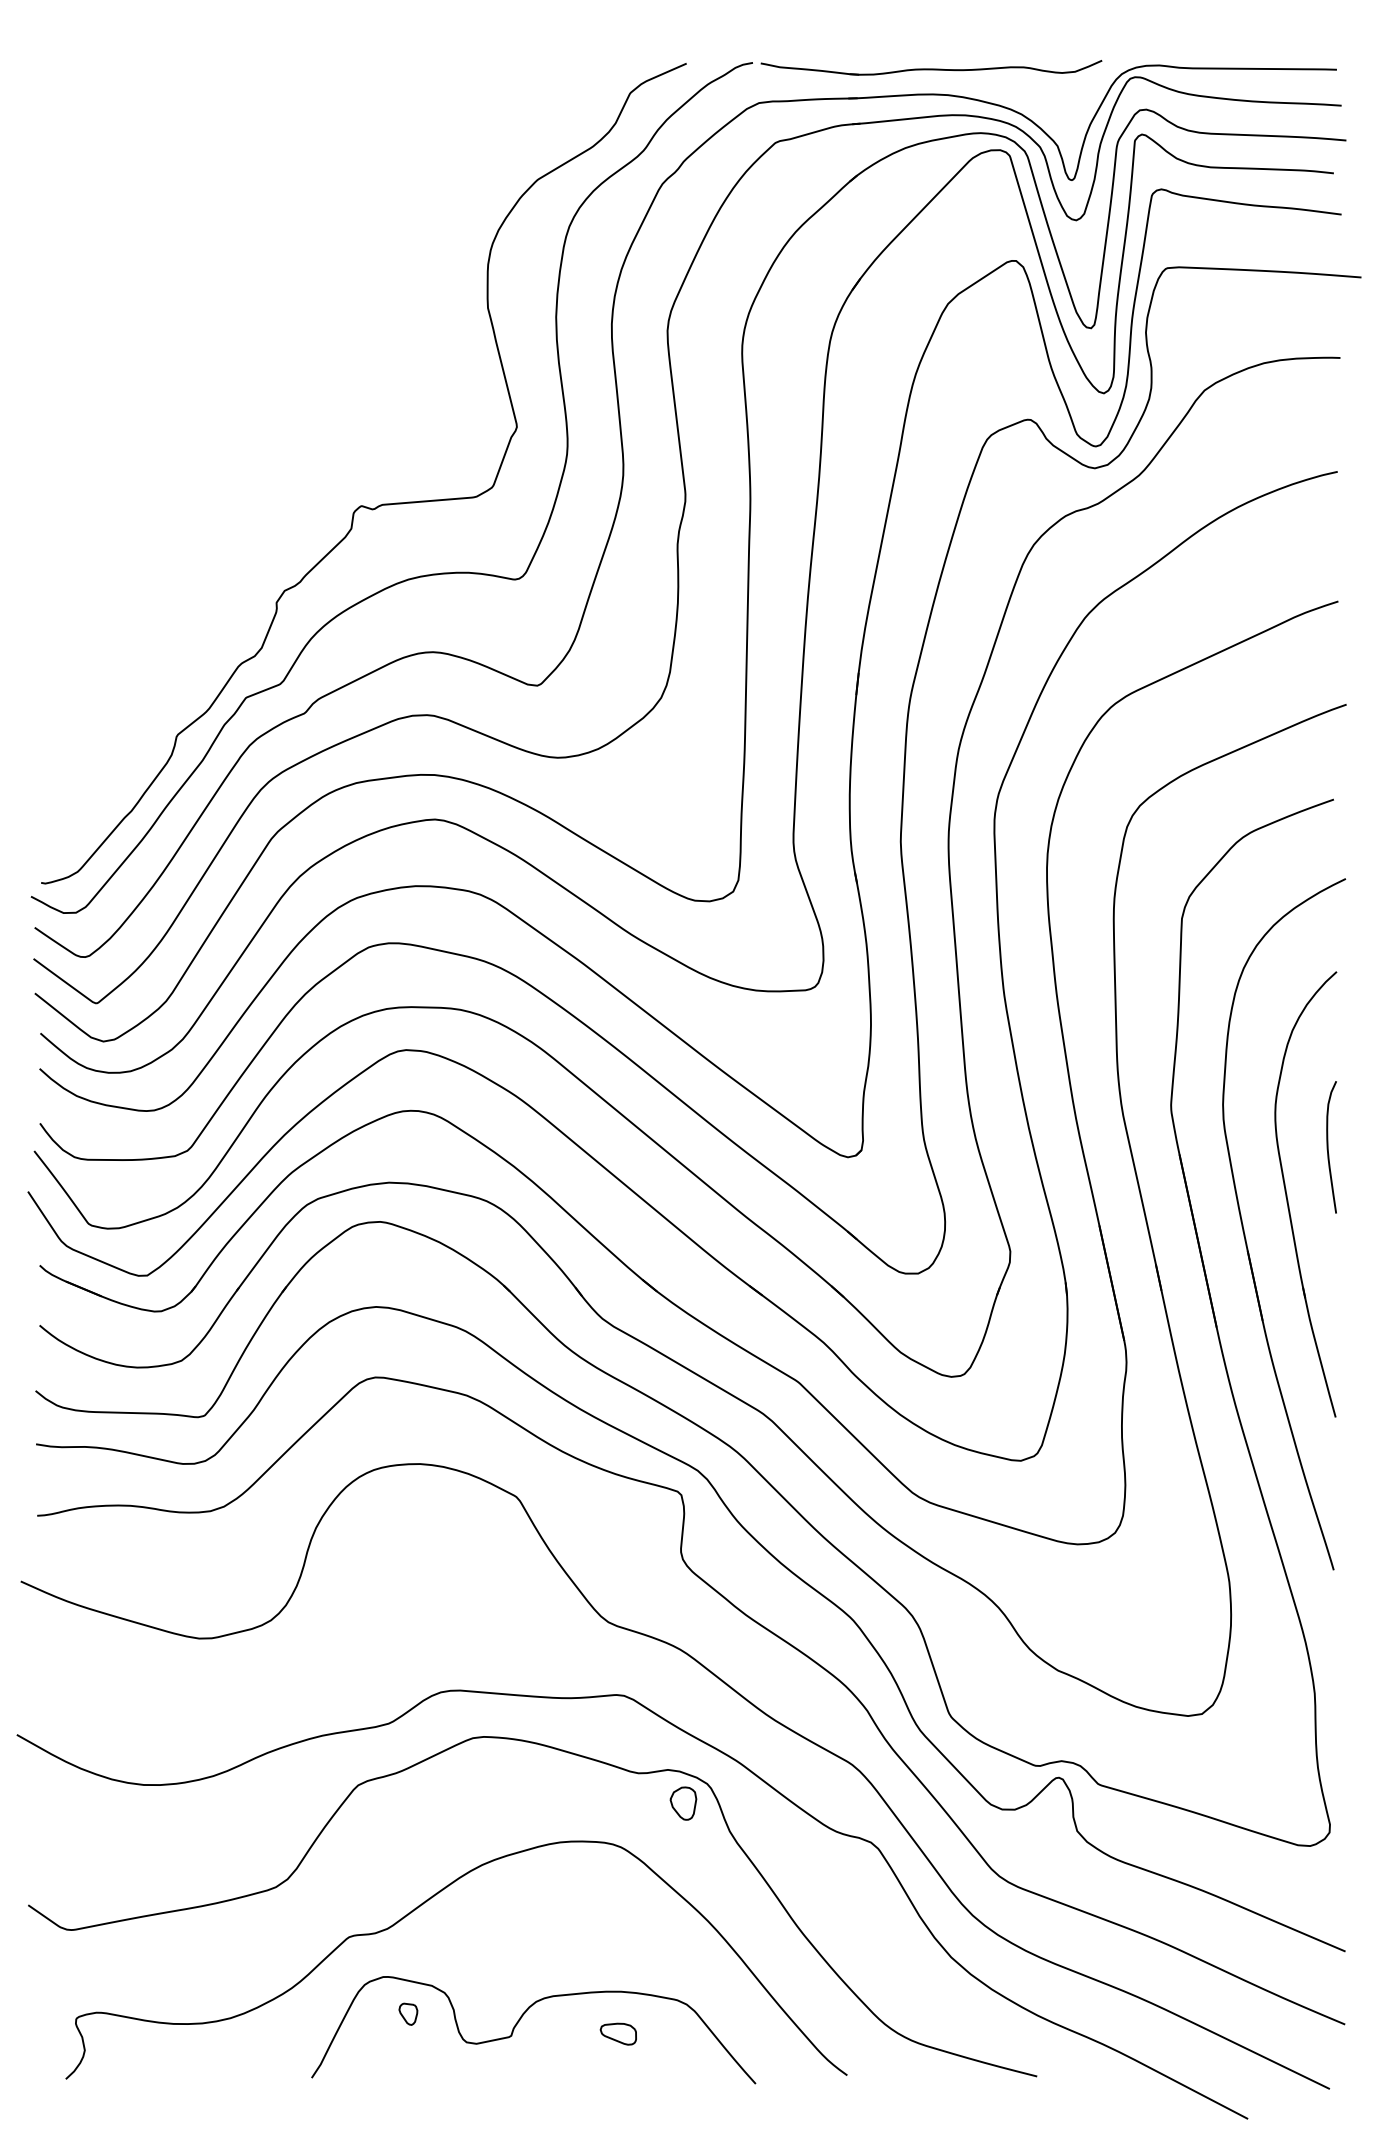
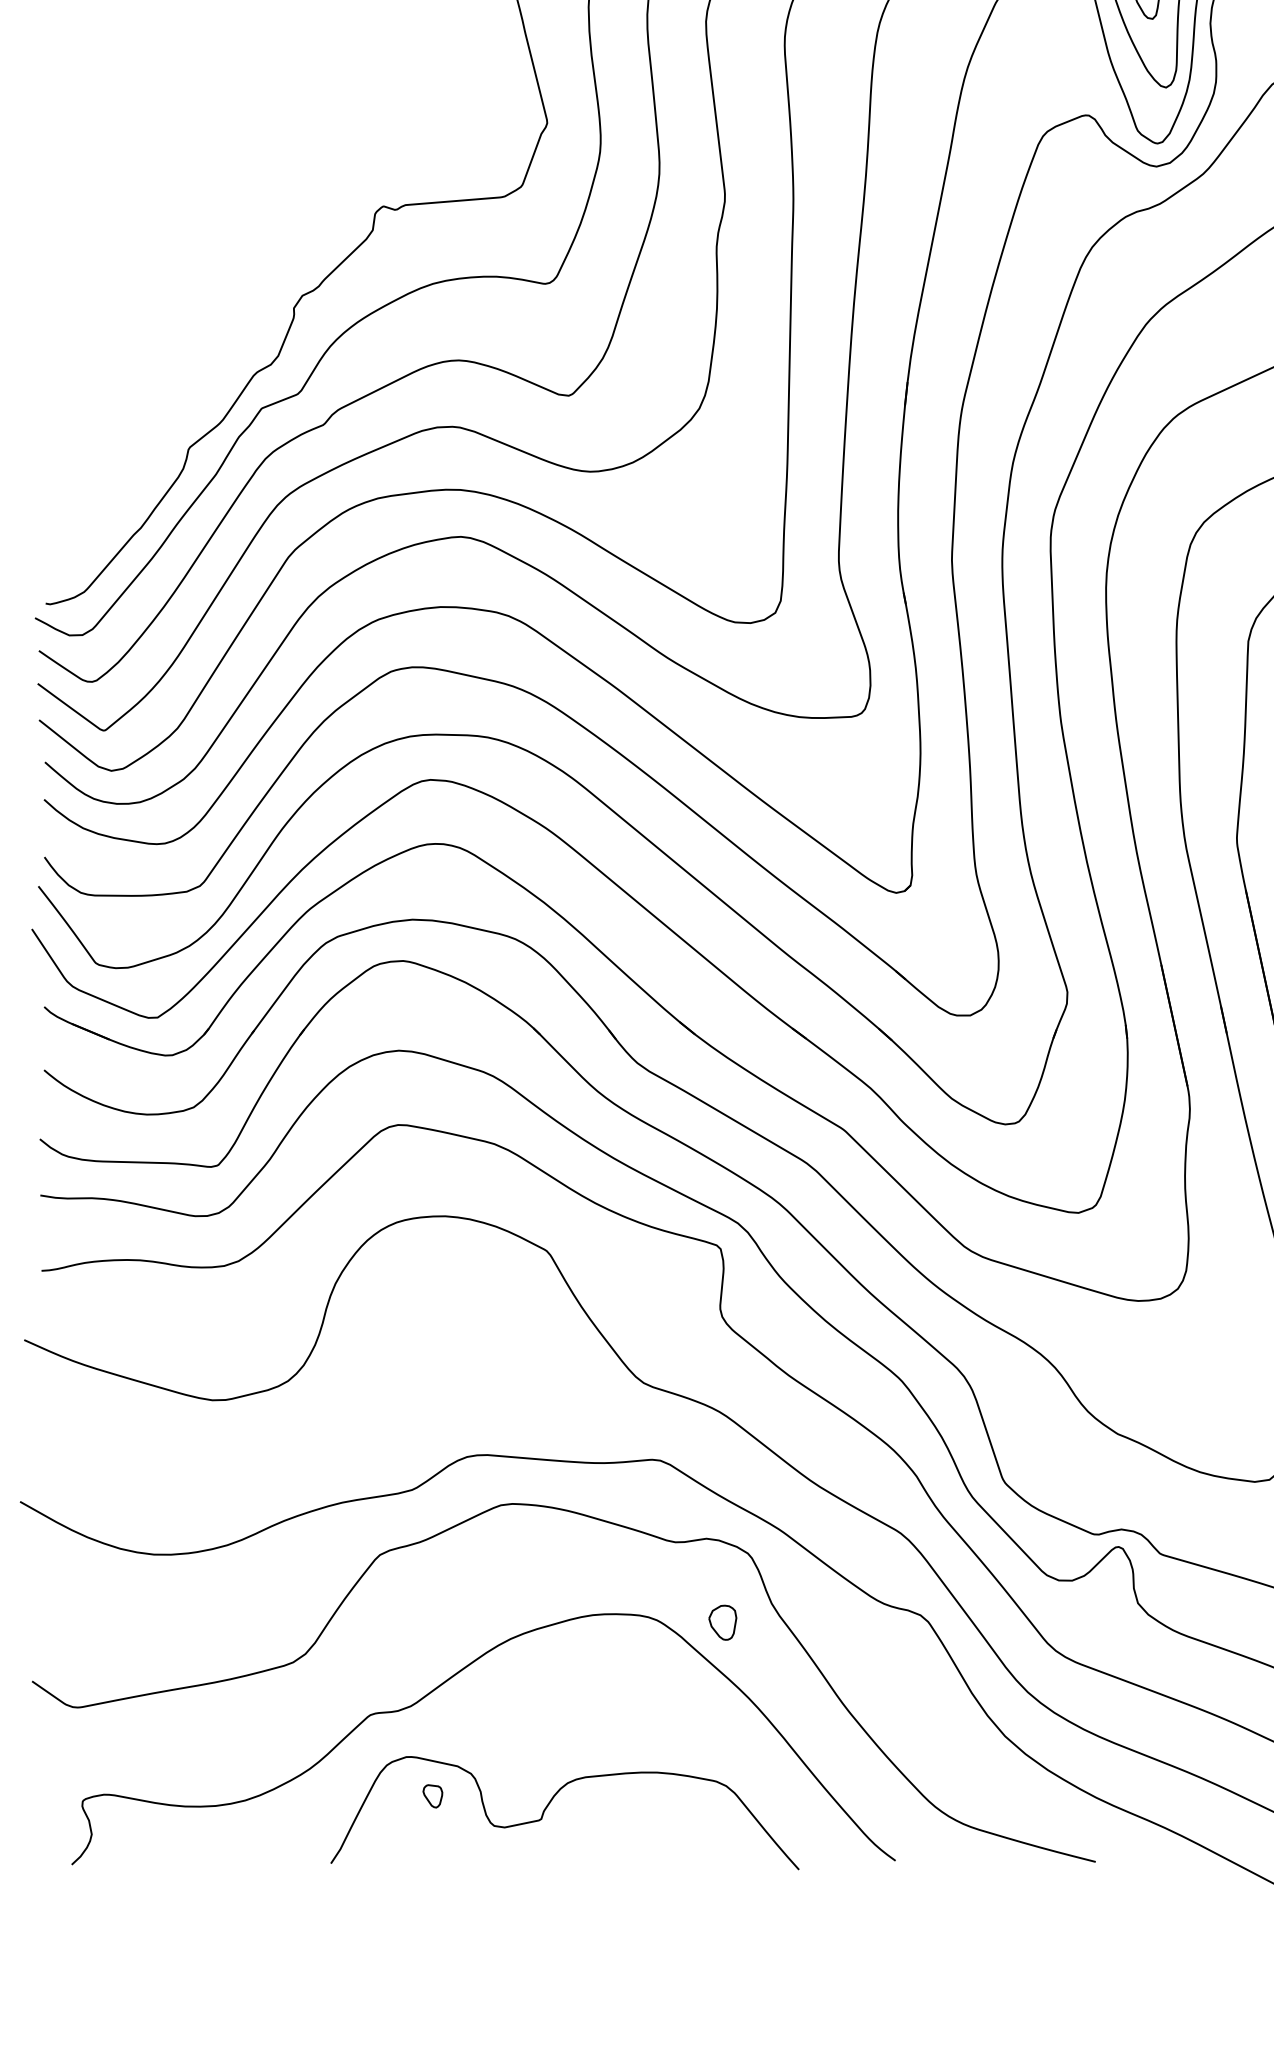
part: (683, 1803) -> (722, 1622), moved
part: (617, 2033) -> (653, 1816), removed

